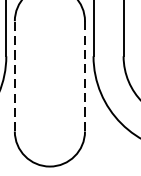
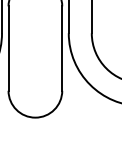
line: (14, 76) -> (8, 48), dashed -> solid
line: (85, 77) -> (62, 49), dashed -> solid

